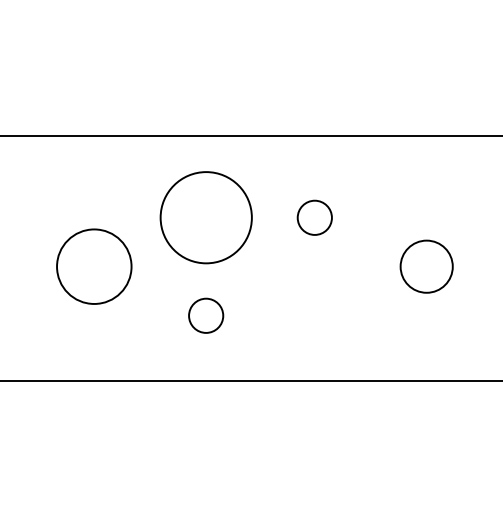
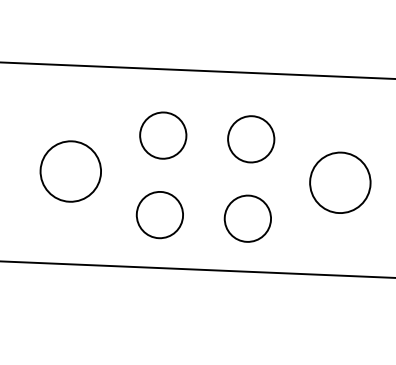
circle: (205, 217) -> (162, 135), size x0.62
circle: (314, 217) -> (251, 139), size x1.67
circle: (426, 266) -> (340, 182), size x1.43
circle: (205, 315) -> (159, 214), size x1.67
circle: (314, 315) -> (247, 218), added

